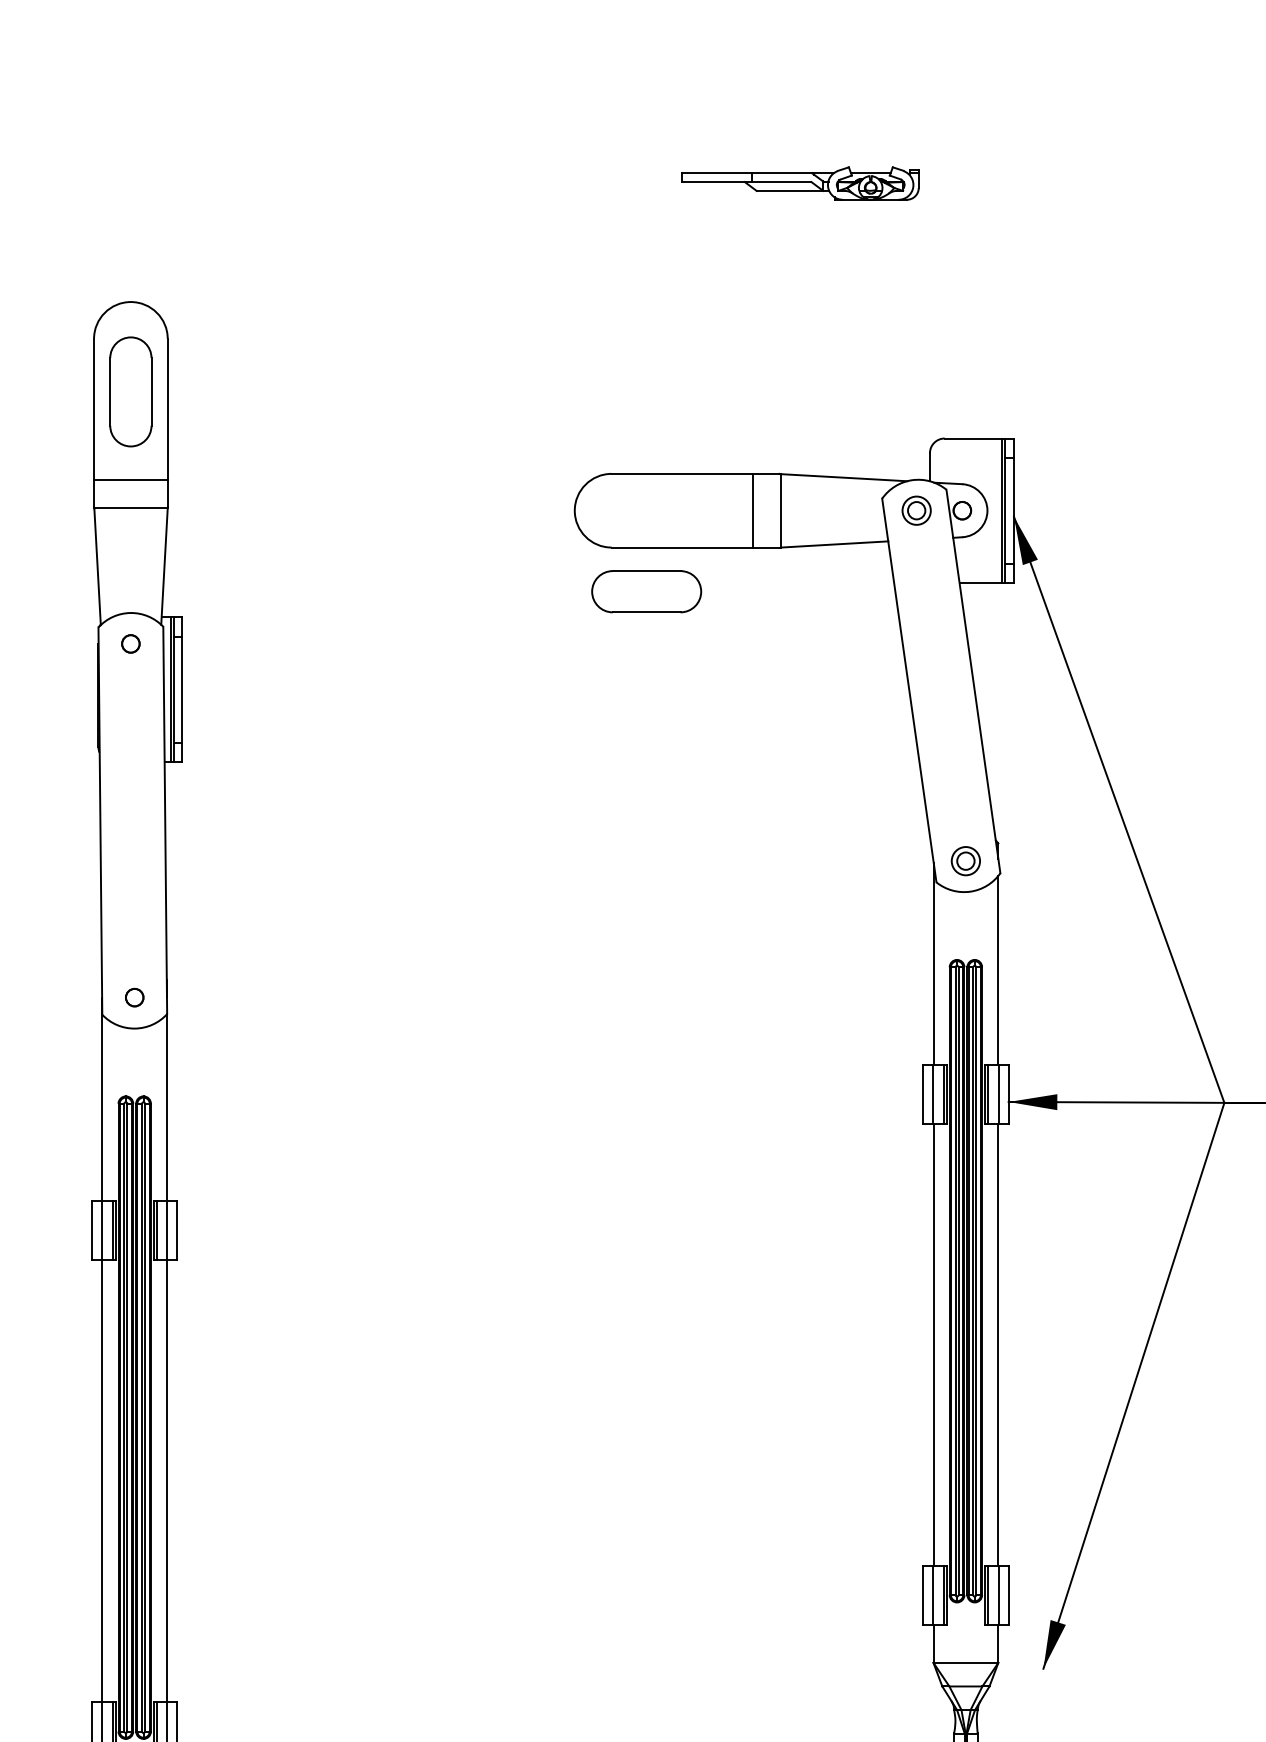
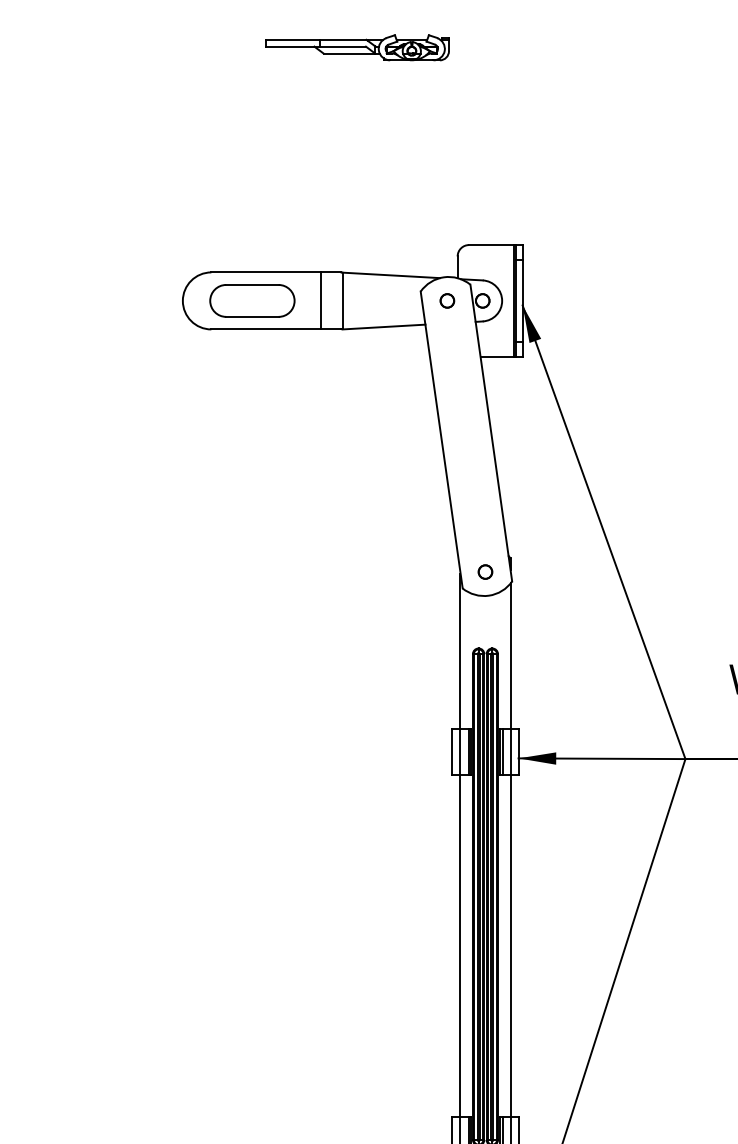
circle: (916, 510) -> (447, 300), size x0.62
part: (646, 591) -> (252, 300), moved
circle: (965, 861) -> (485, 572), size x0.62

